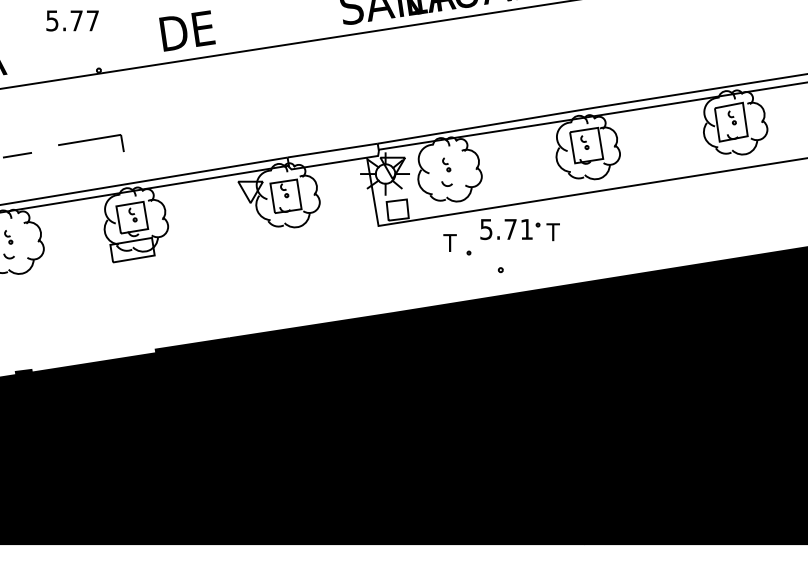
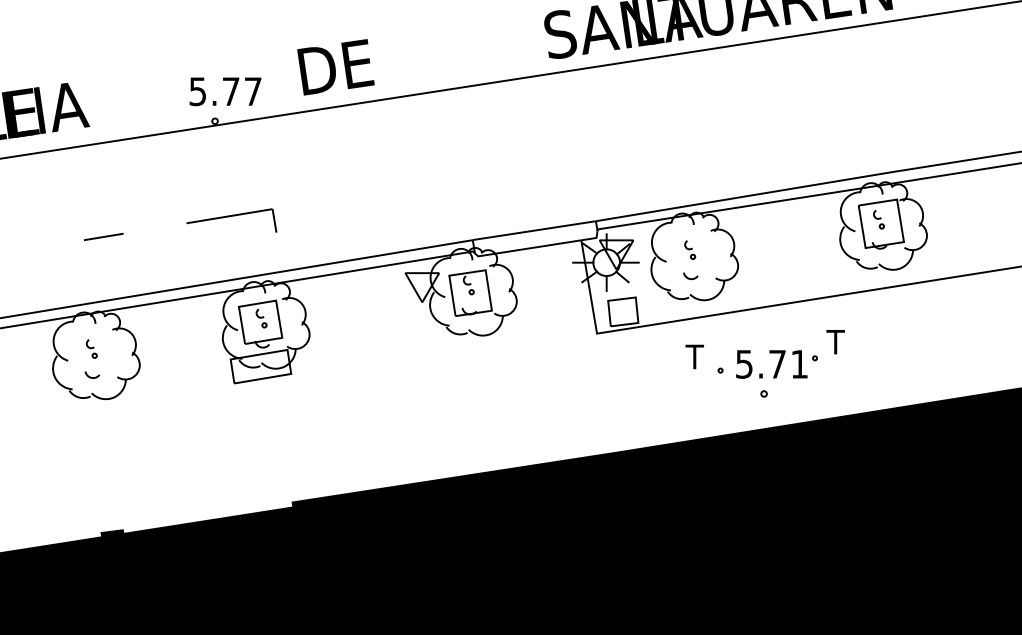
text: (72, 20) -> (225, 91), moved
part: (91, 143) -> (232, 220), moved
part: (510, 229) -> (777, 364), moved

